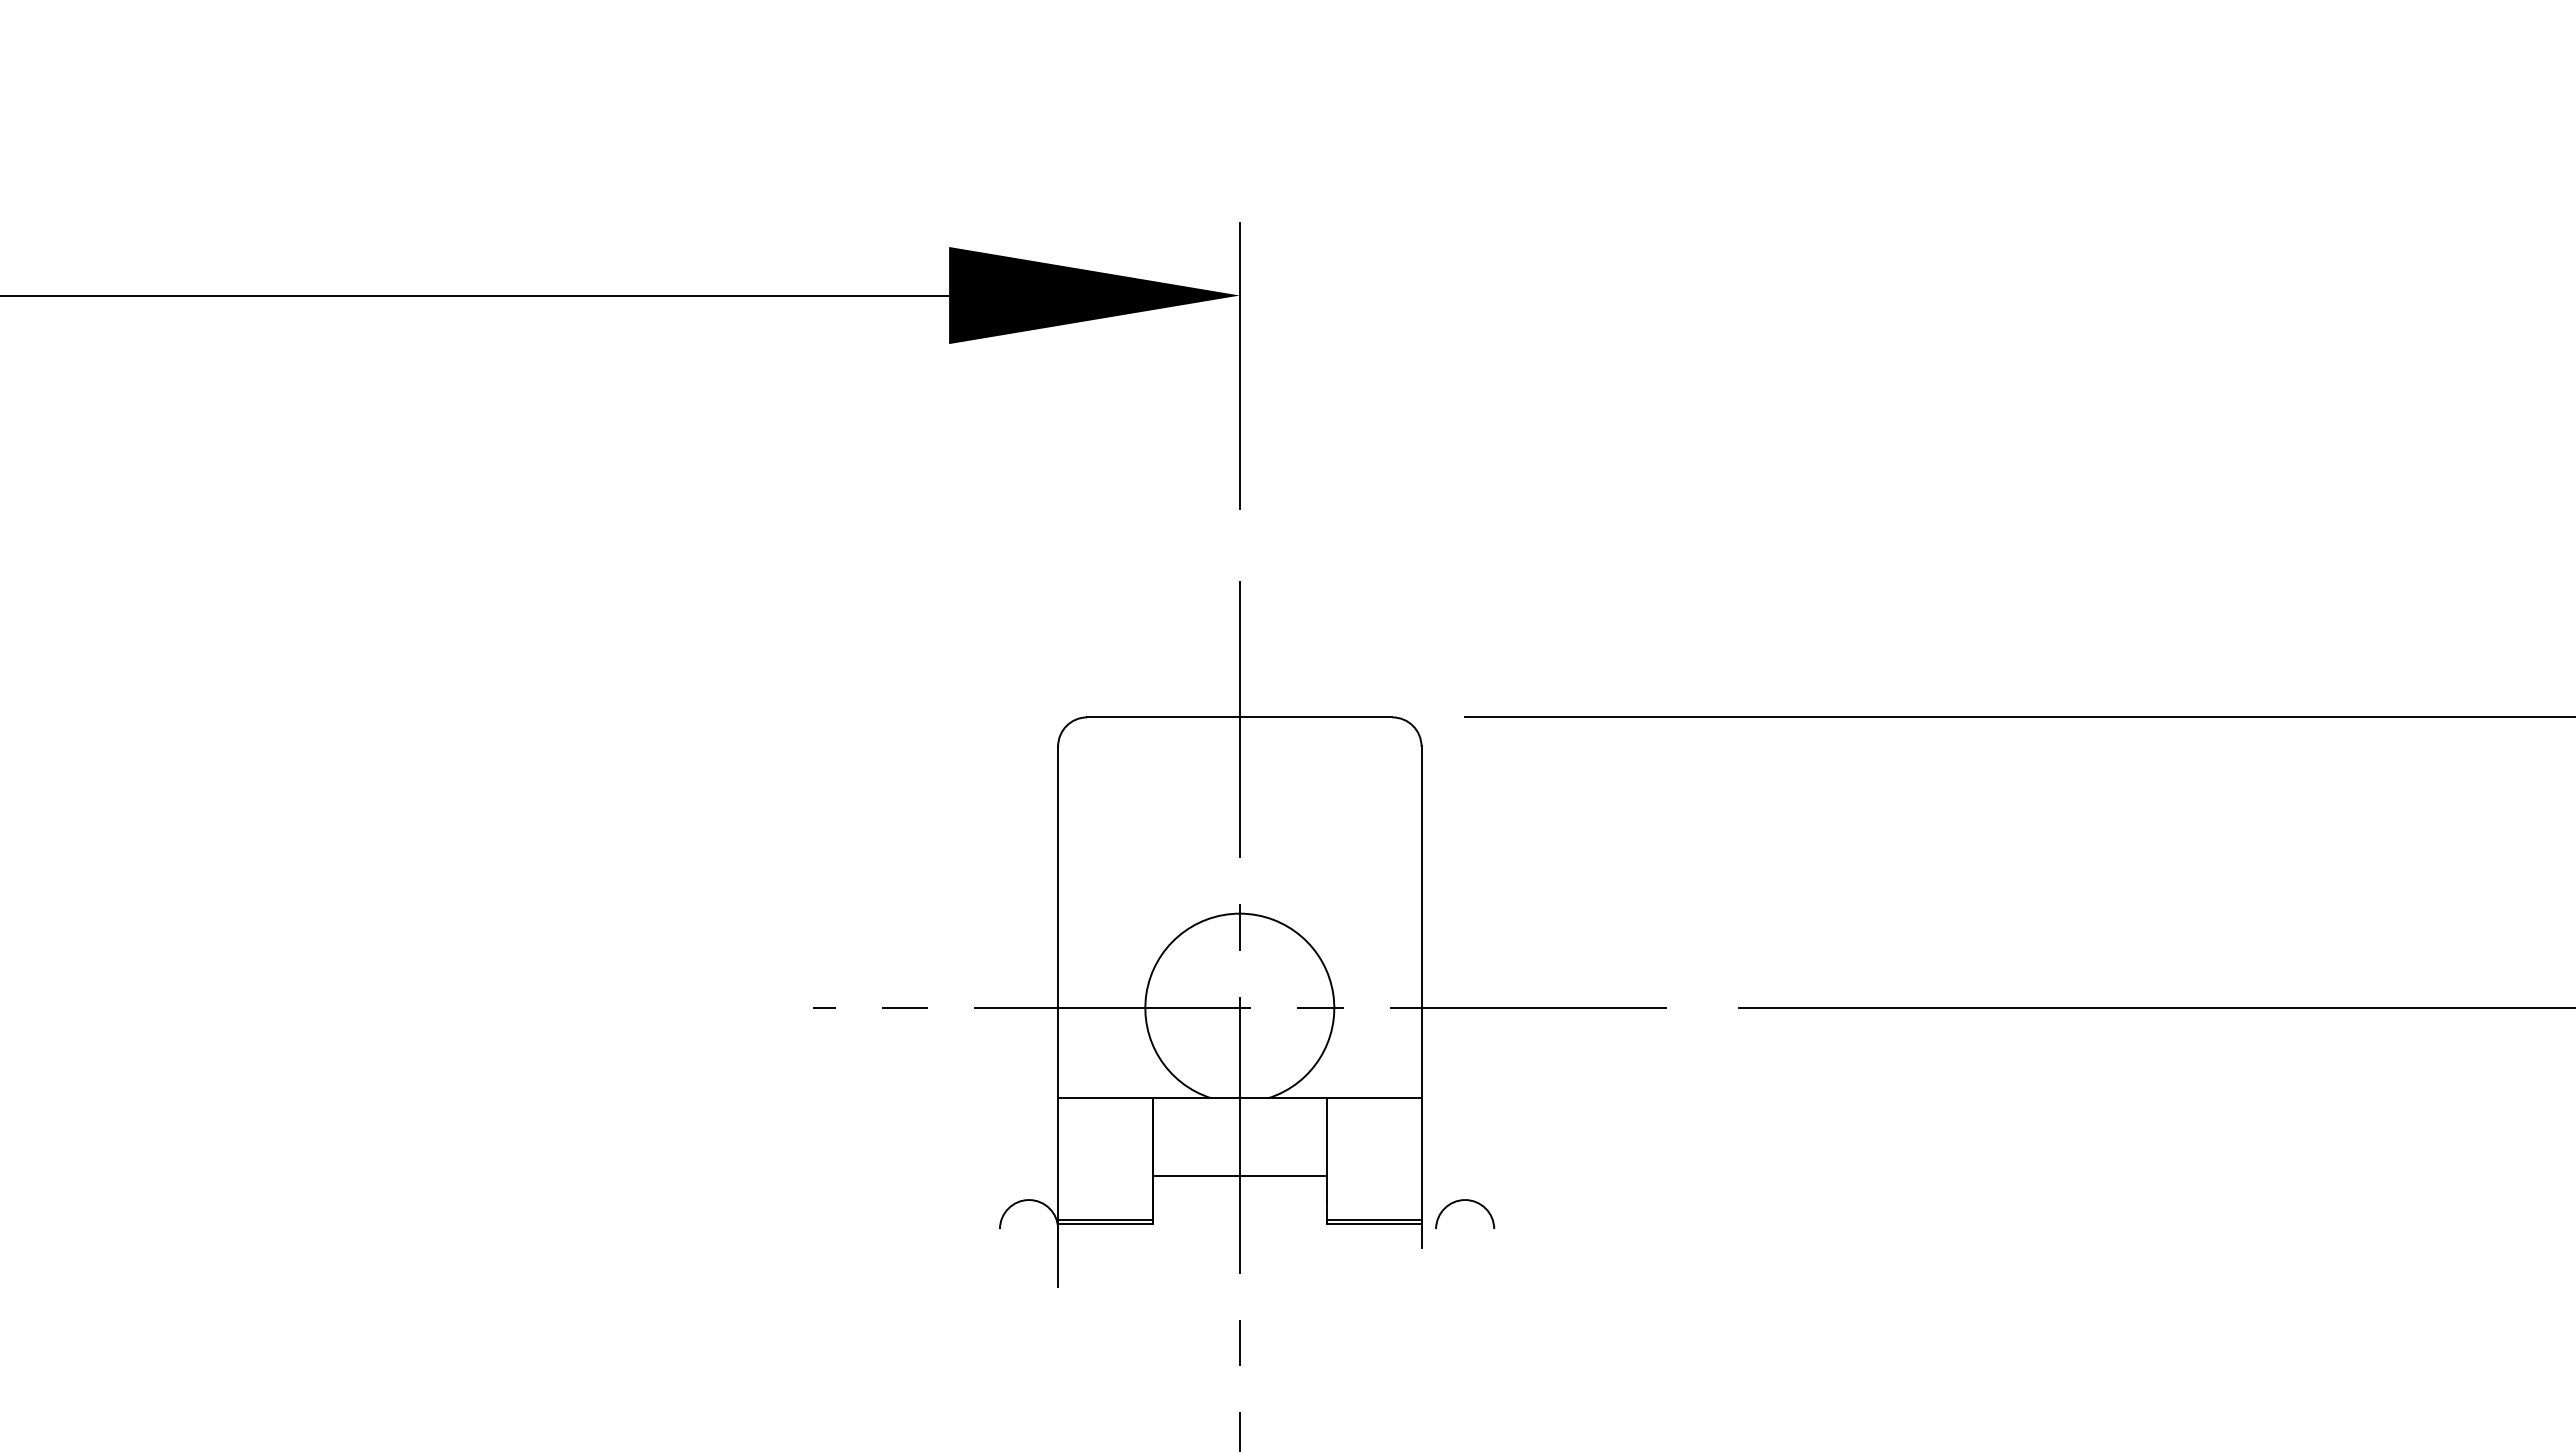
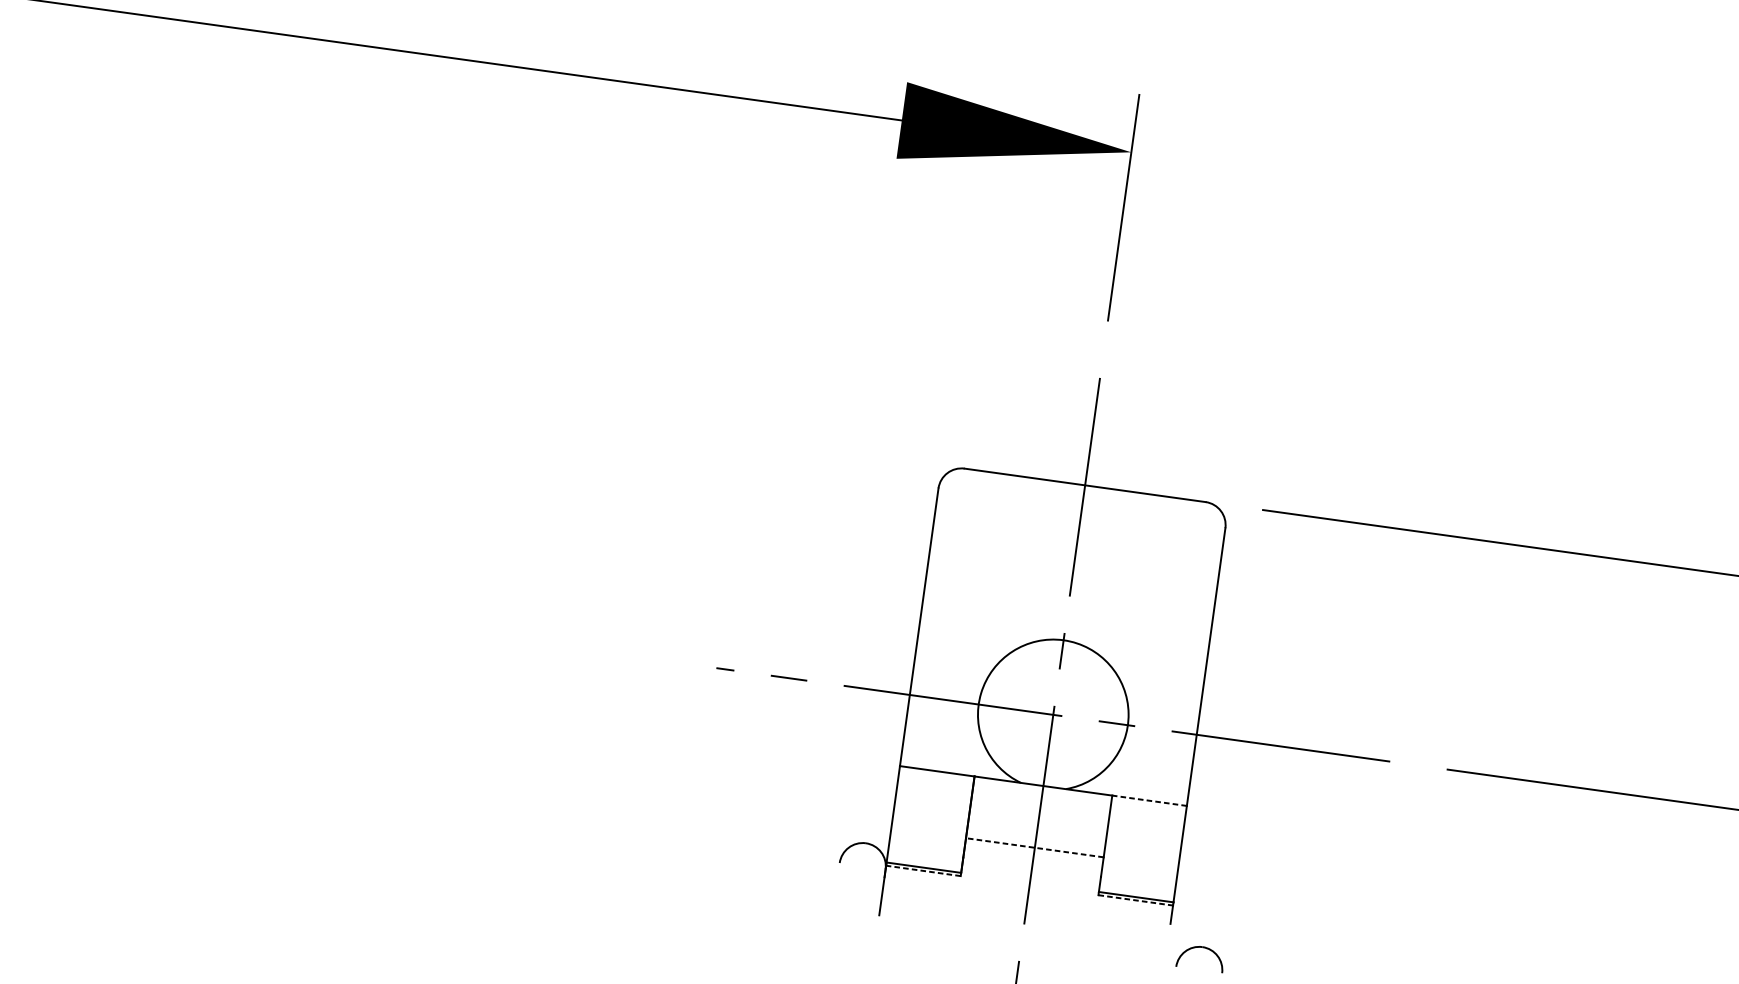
line: (1373, 1098) -> (1148, 800), solid -> dashed
line: (1239, 1176) -> (1034, 847), solid -> dashed
part: (1468, 1201) -> (1204, 948), moved
line: (1104, 1224) -> (922, 870), solid -> dashed
line: (1374, 1224) -> (1135, 900), solid -> dashed

